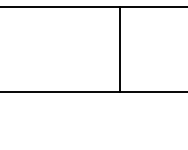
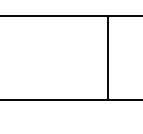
line: (119, 49) -> (107, 57), moved

